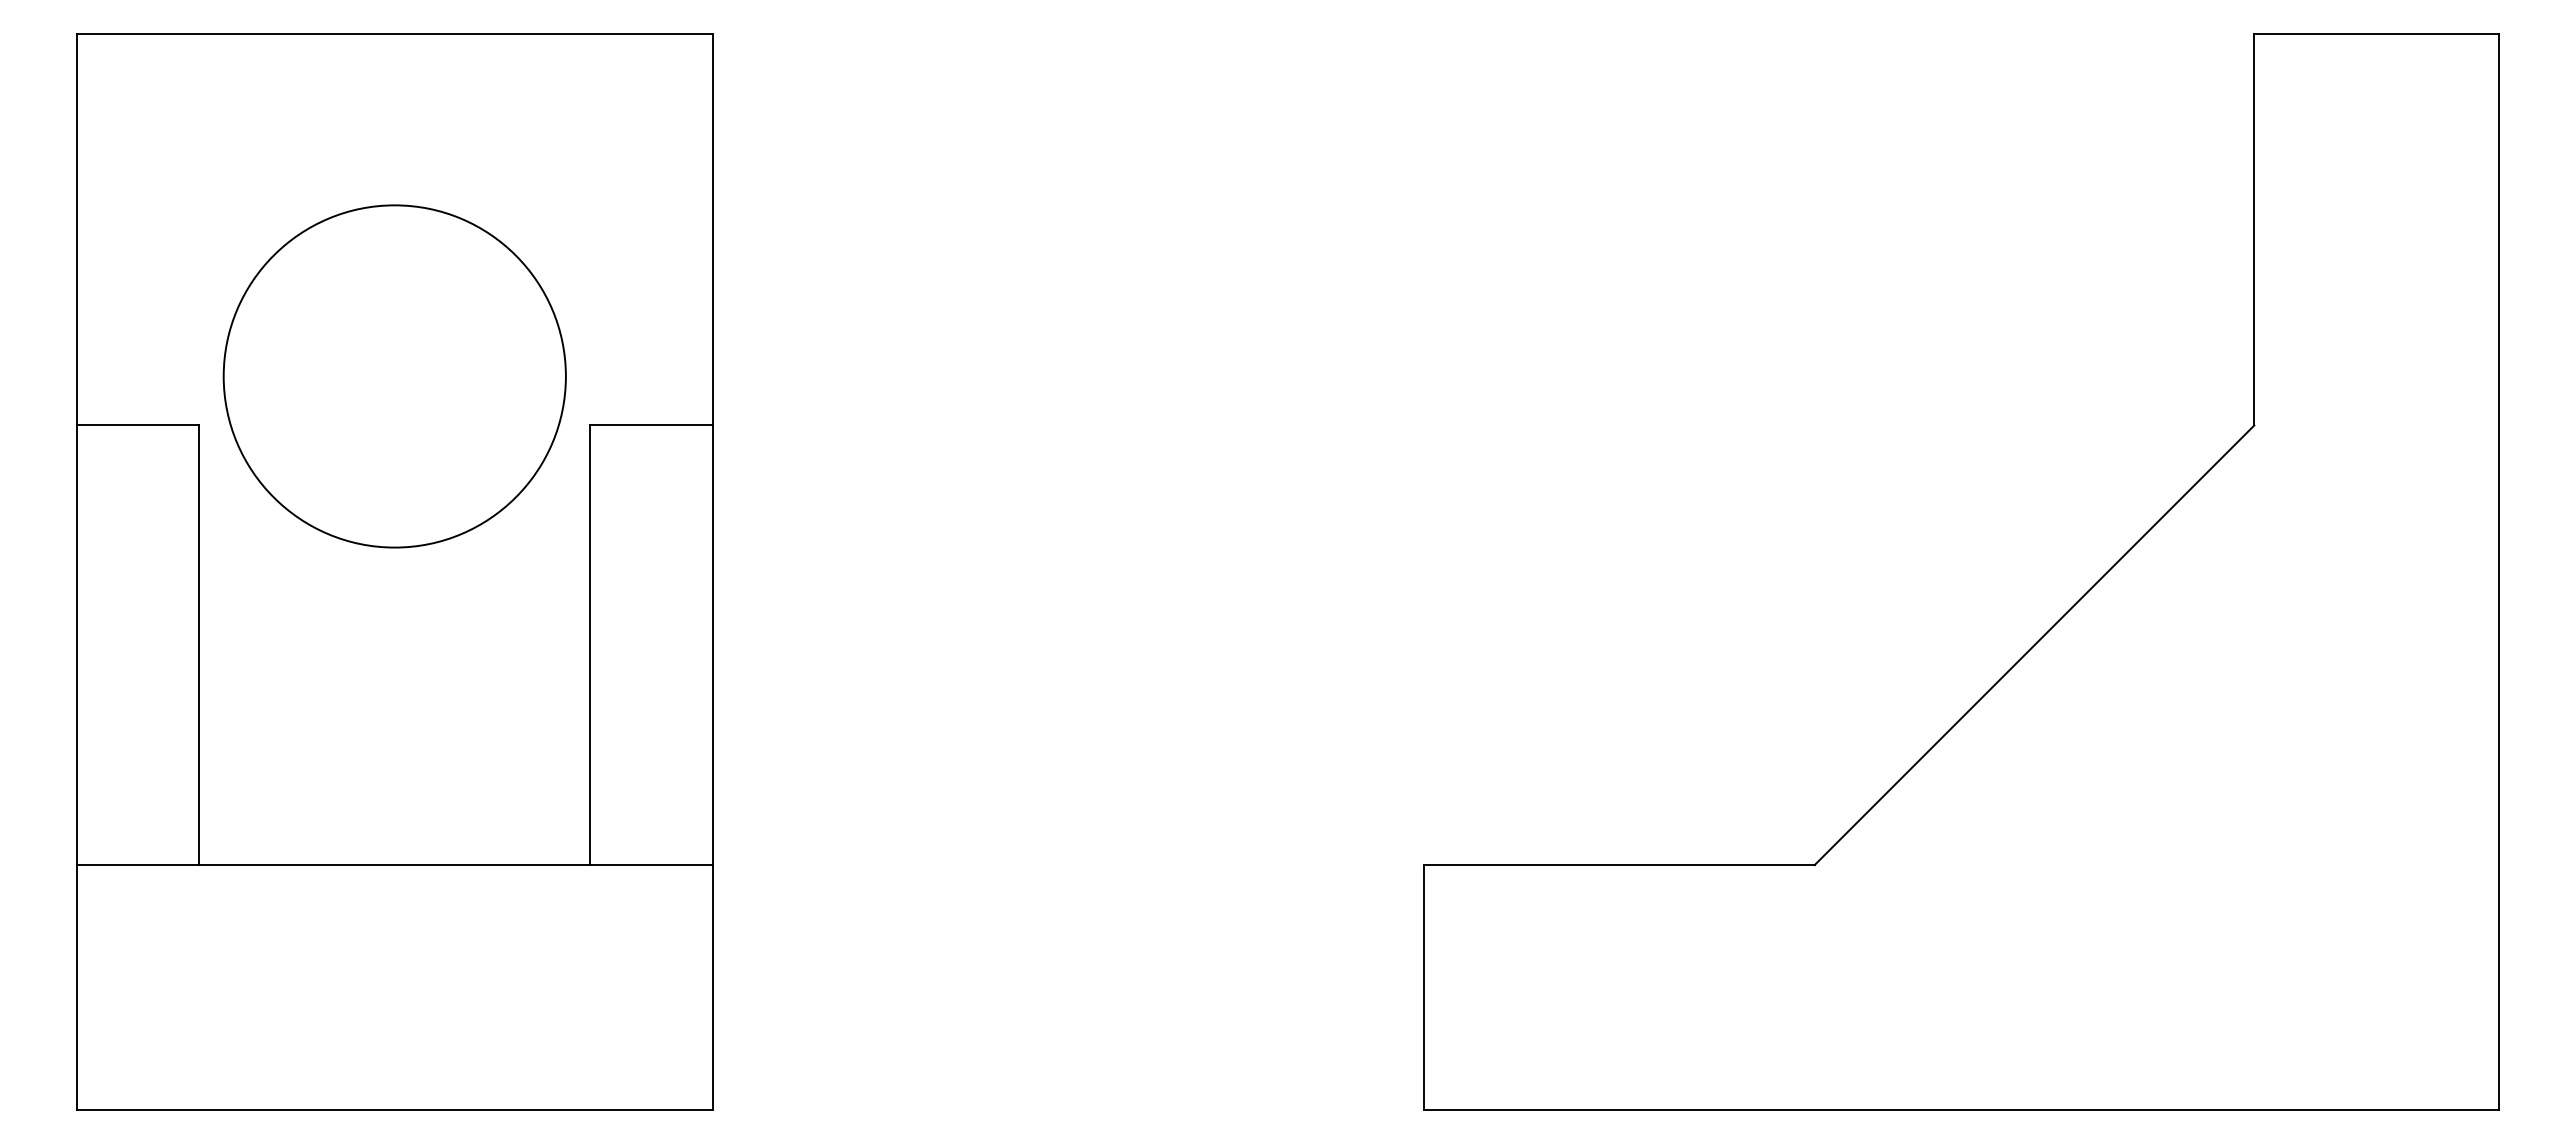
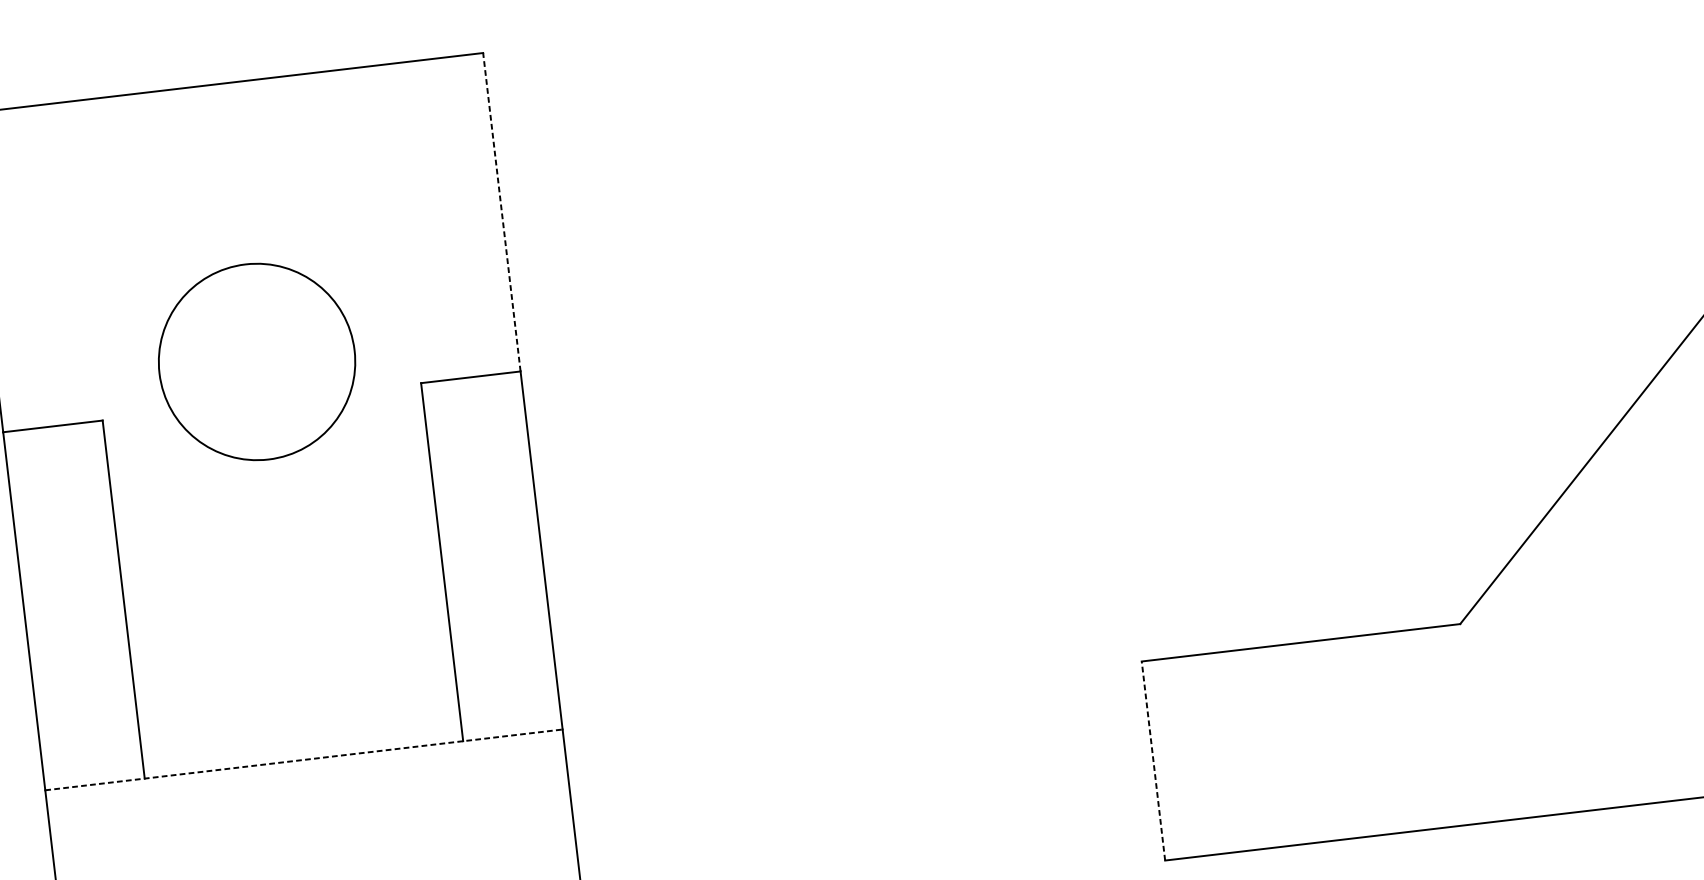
line: (712, 229) -> (501, 211), solid -> dashed
circle: (394, 376) -> (256, 362), size x0.7
line: (394, 865) -> (303, 760), solid -> dashed
line: (1423, 986) -> (1153, 760), solid -> dashed

